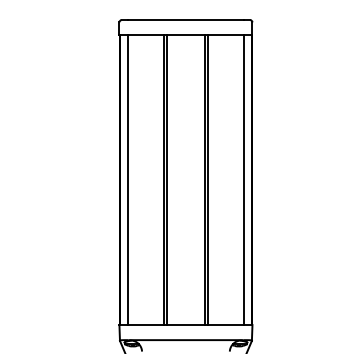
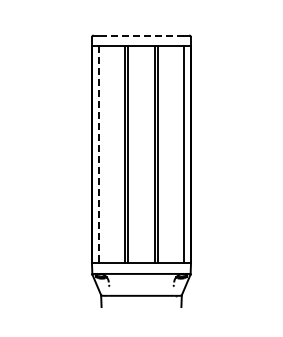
line: (185, 20) -> (141, 35), solid -> dashed
line: (128, 181) -> (98, 155), solid -> dashed

